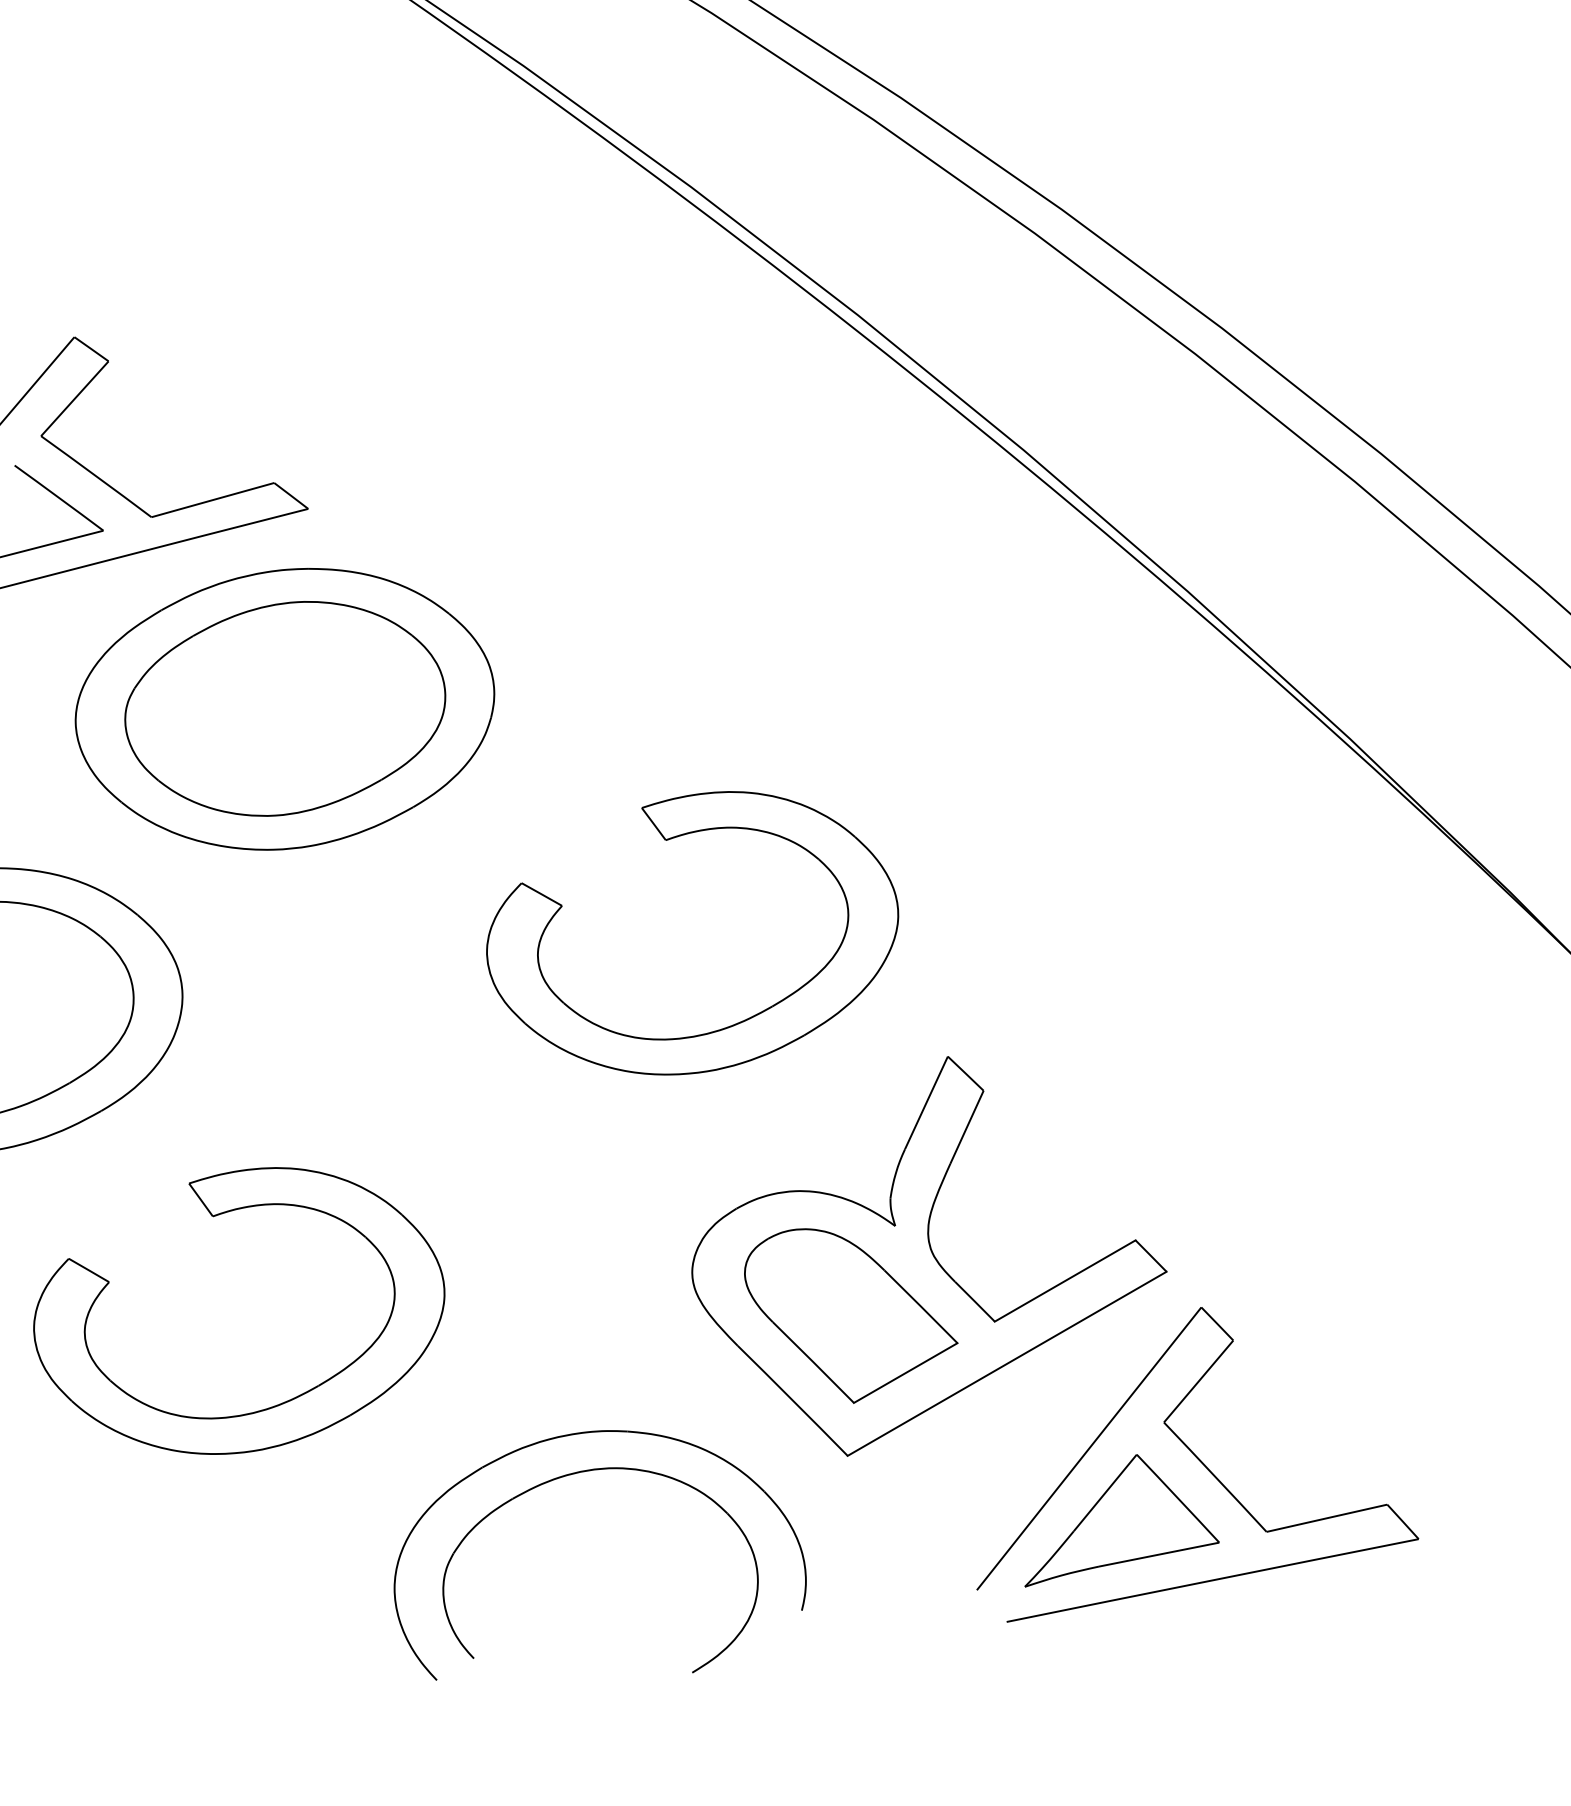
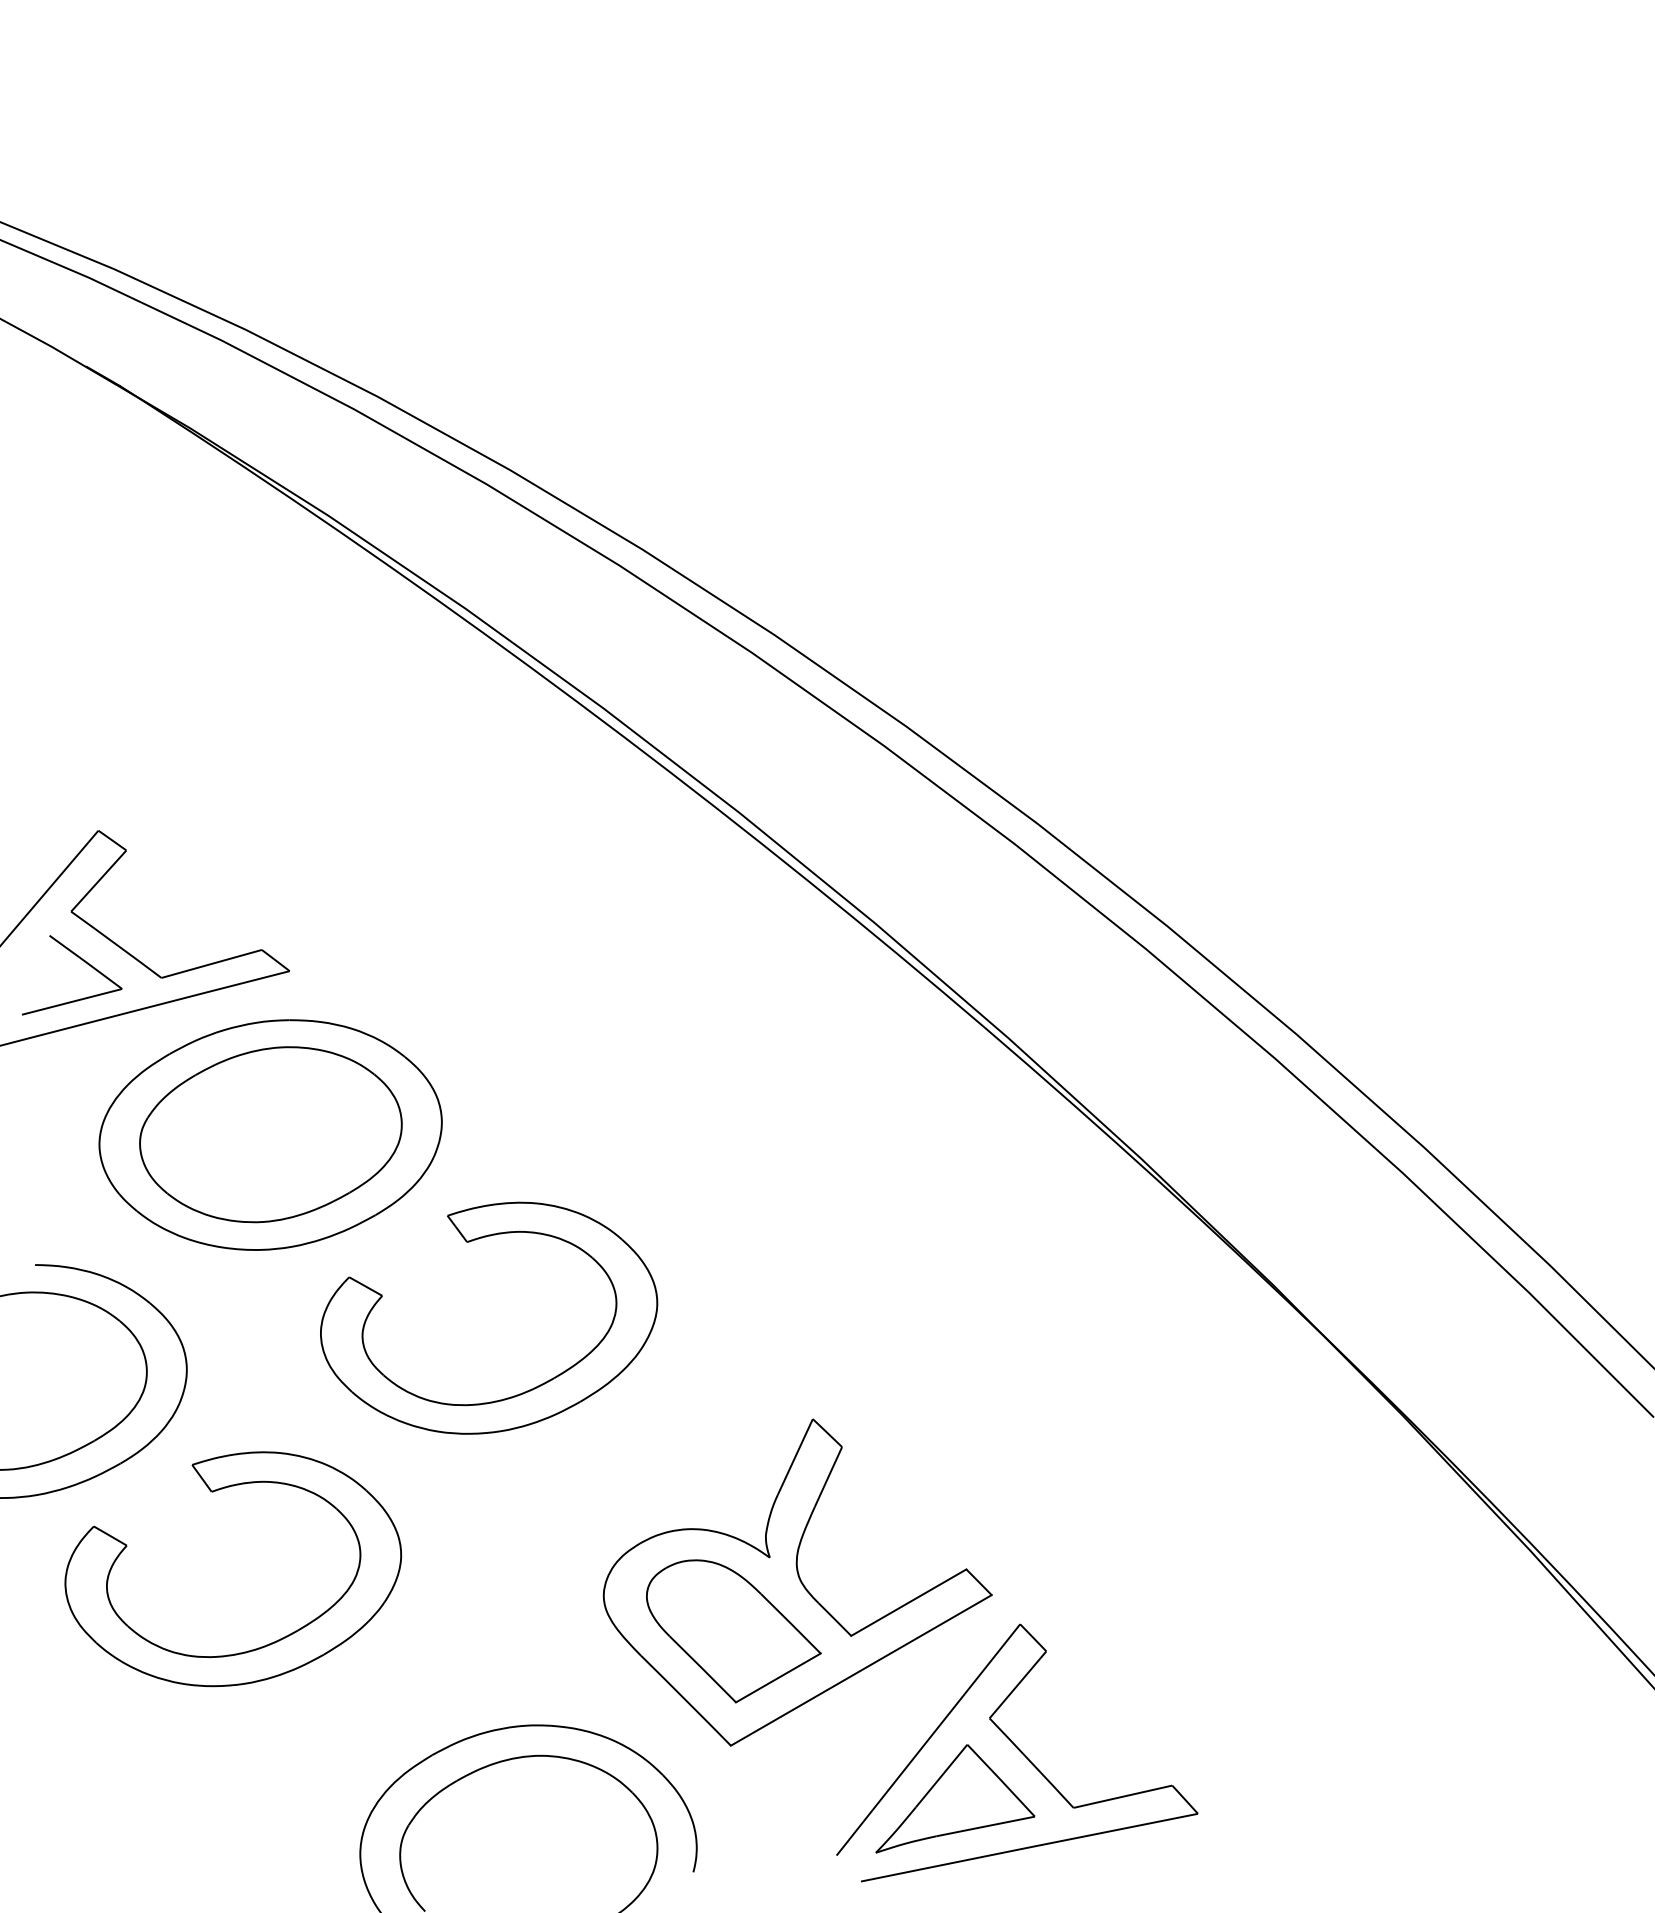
part: (668, 840) -> (469, 1242), moved
part: (215, 1217) -> (213, 1492), moved

